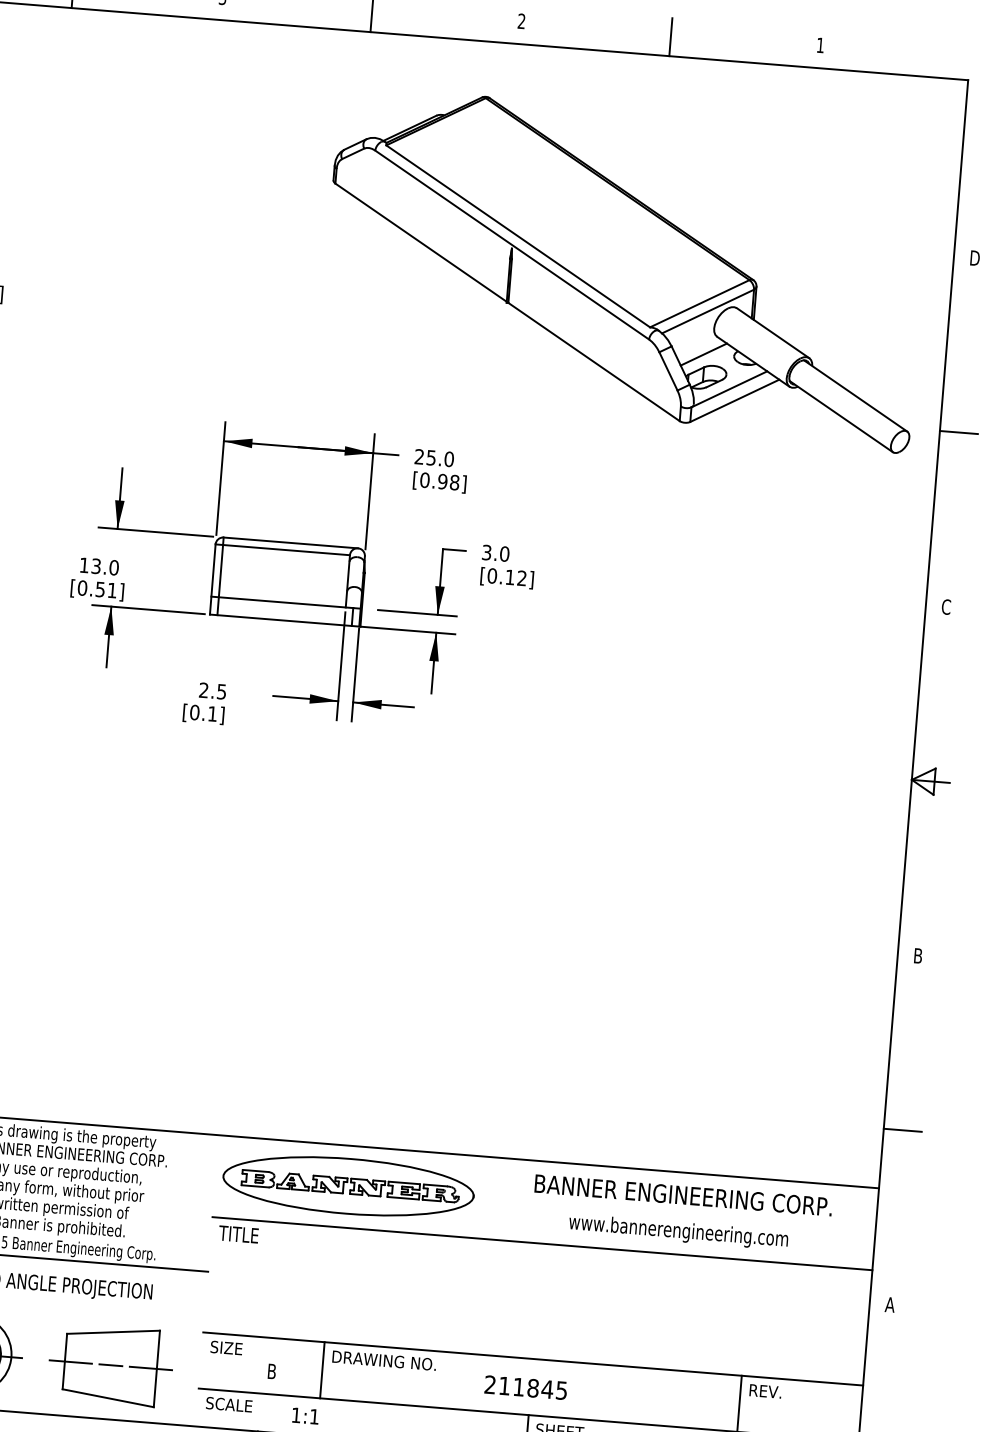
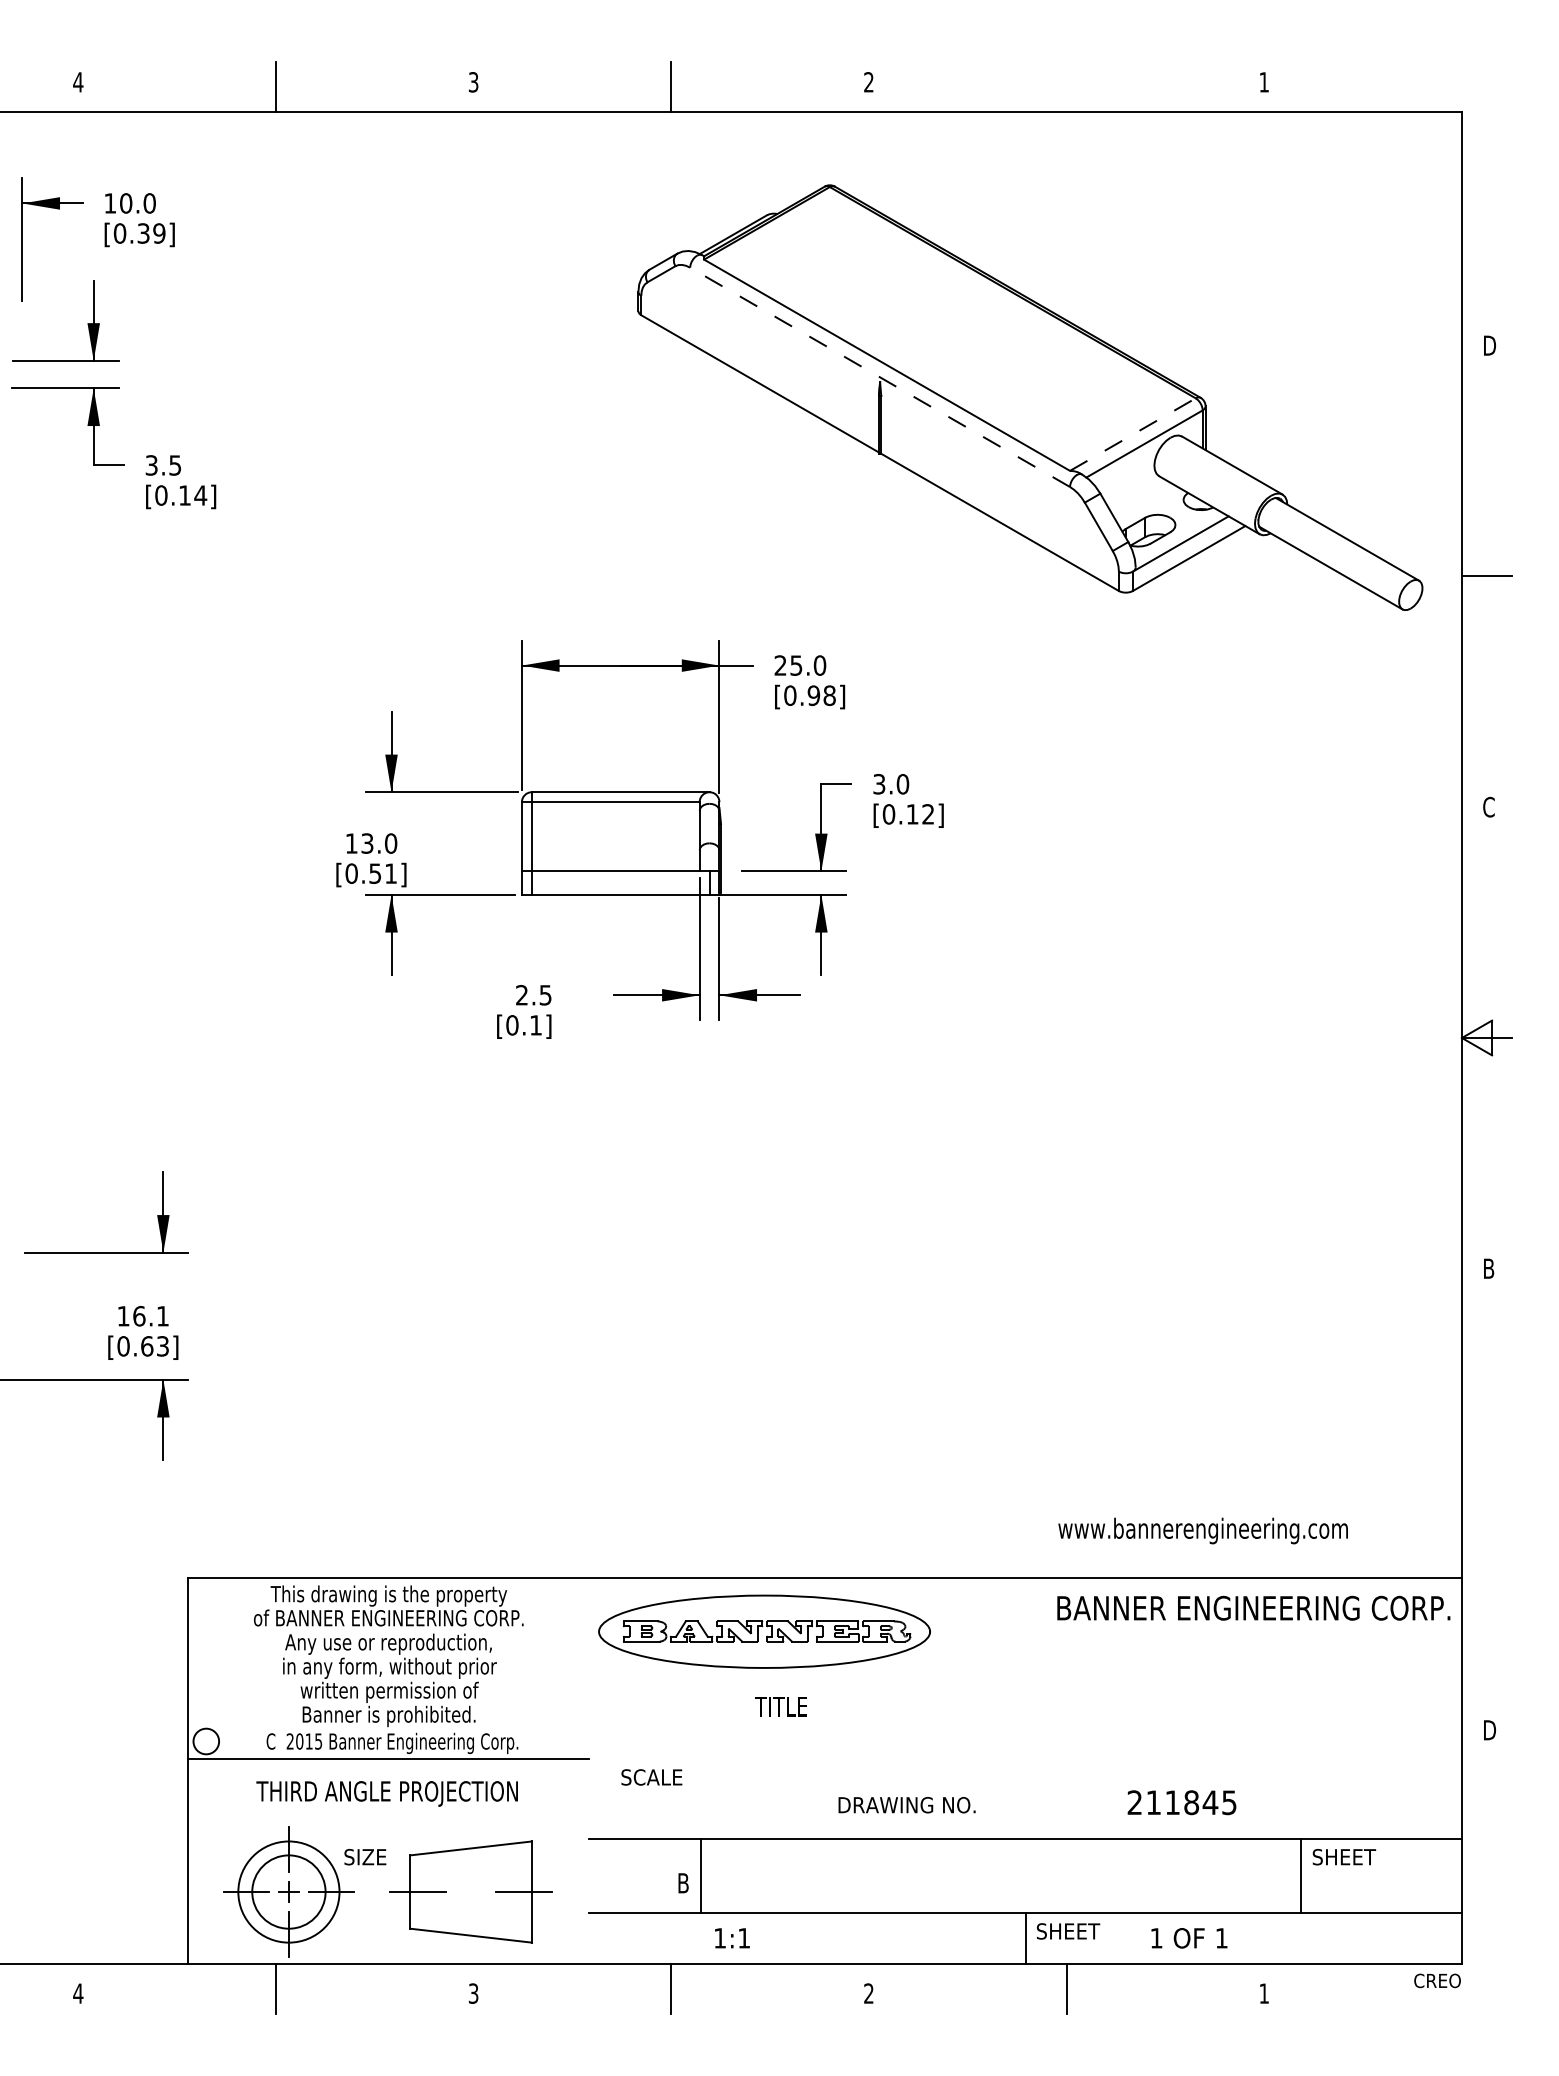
line: (670, 37) -> (1066, 87), removed
line: (511, 245) -> (879, 377), solid -> dashed
line: (699, 303) -> (1132, 434), solid -> dashed
line: (703, 354) -> (1143, 500), removed
line: (902, 1130) -> (1486, 1499), removed
text: (683, 1194) -> (1253, 1607), moved
text: (678, 1231) -> (1202, 1530), moved
text: (238, 1234) -> (780, 1706), moved
line: (542, 1243) -> (1025, 1686), removed
text: (890, 1305) -> (1489, 1730), A -> D
text: (226, 1348) -> (365, 1857), moved
text: (383, 1360) -> (906, 1805), moved
line: (111, 1365) -> (471, 1892), removed
line: (322, 1370) -> (700, 1876), moved
text: (525, 1387) -> (1181, 1802), moved
text: (773, 1392) -> (1344, 1857), REV. -> SHEET
text: (228, 1404) -> (651, 1777), moved

